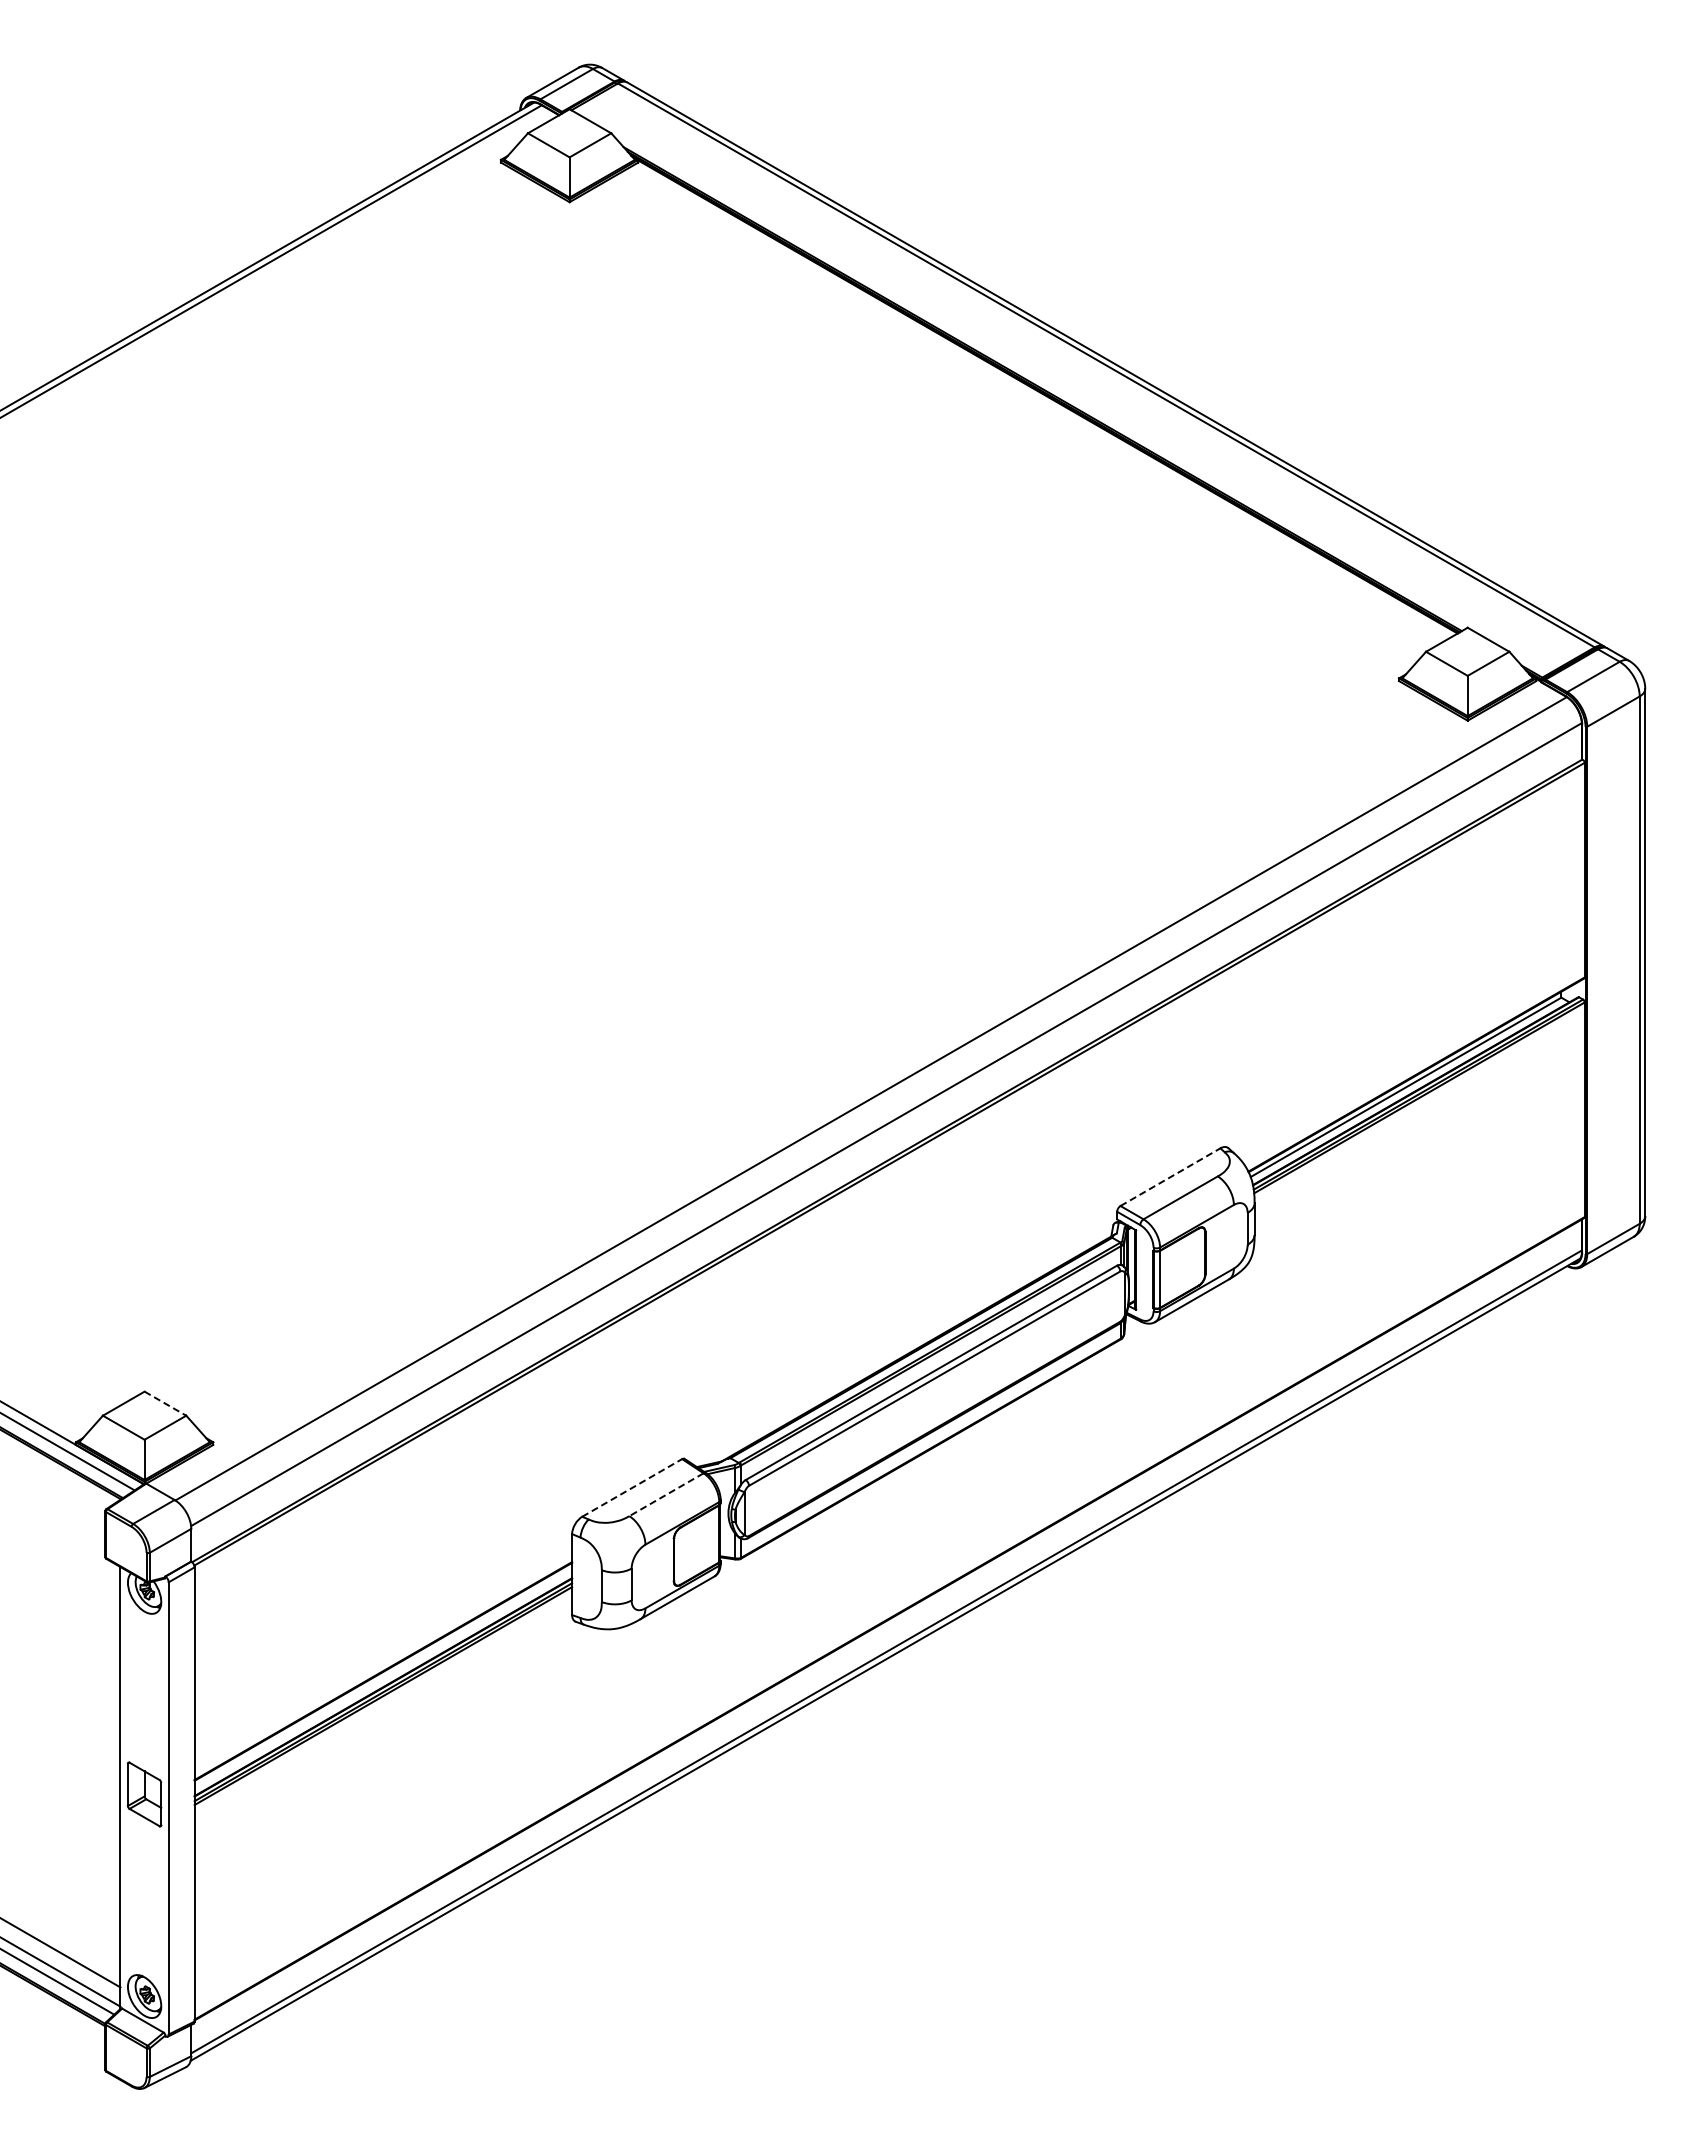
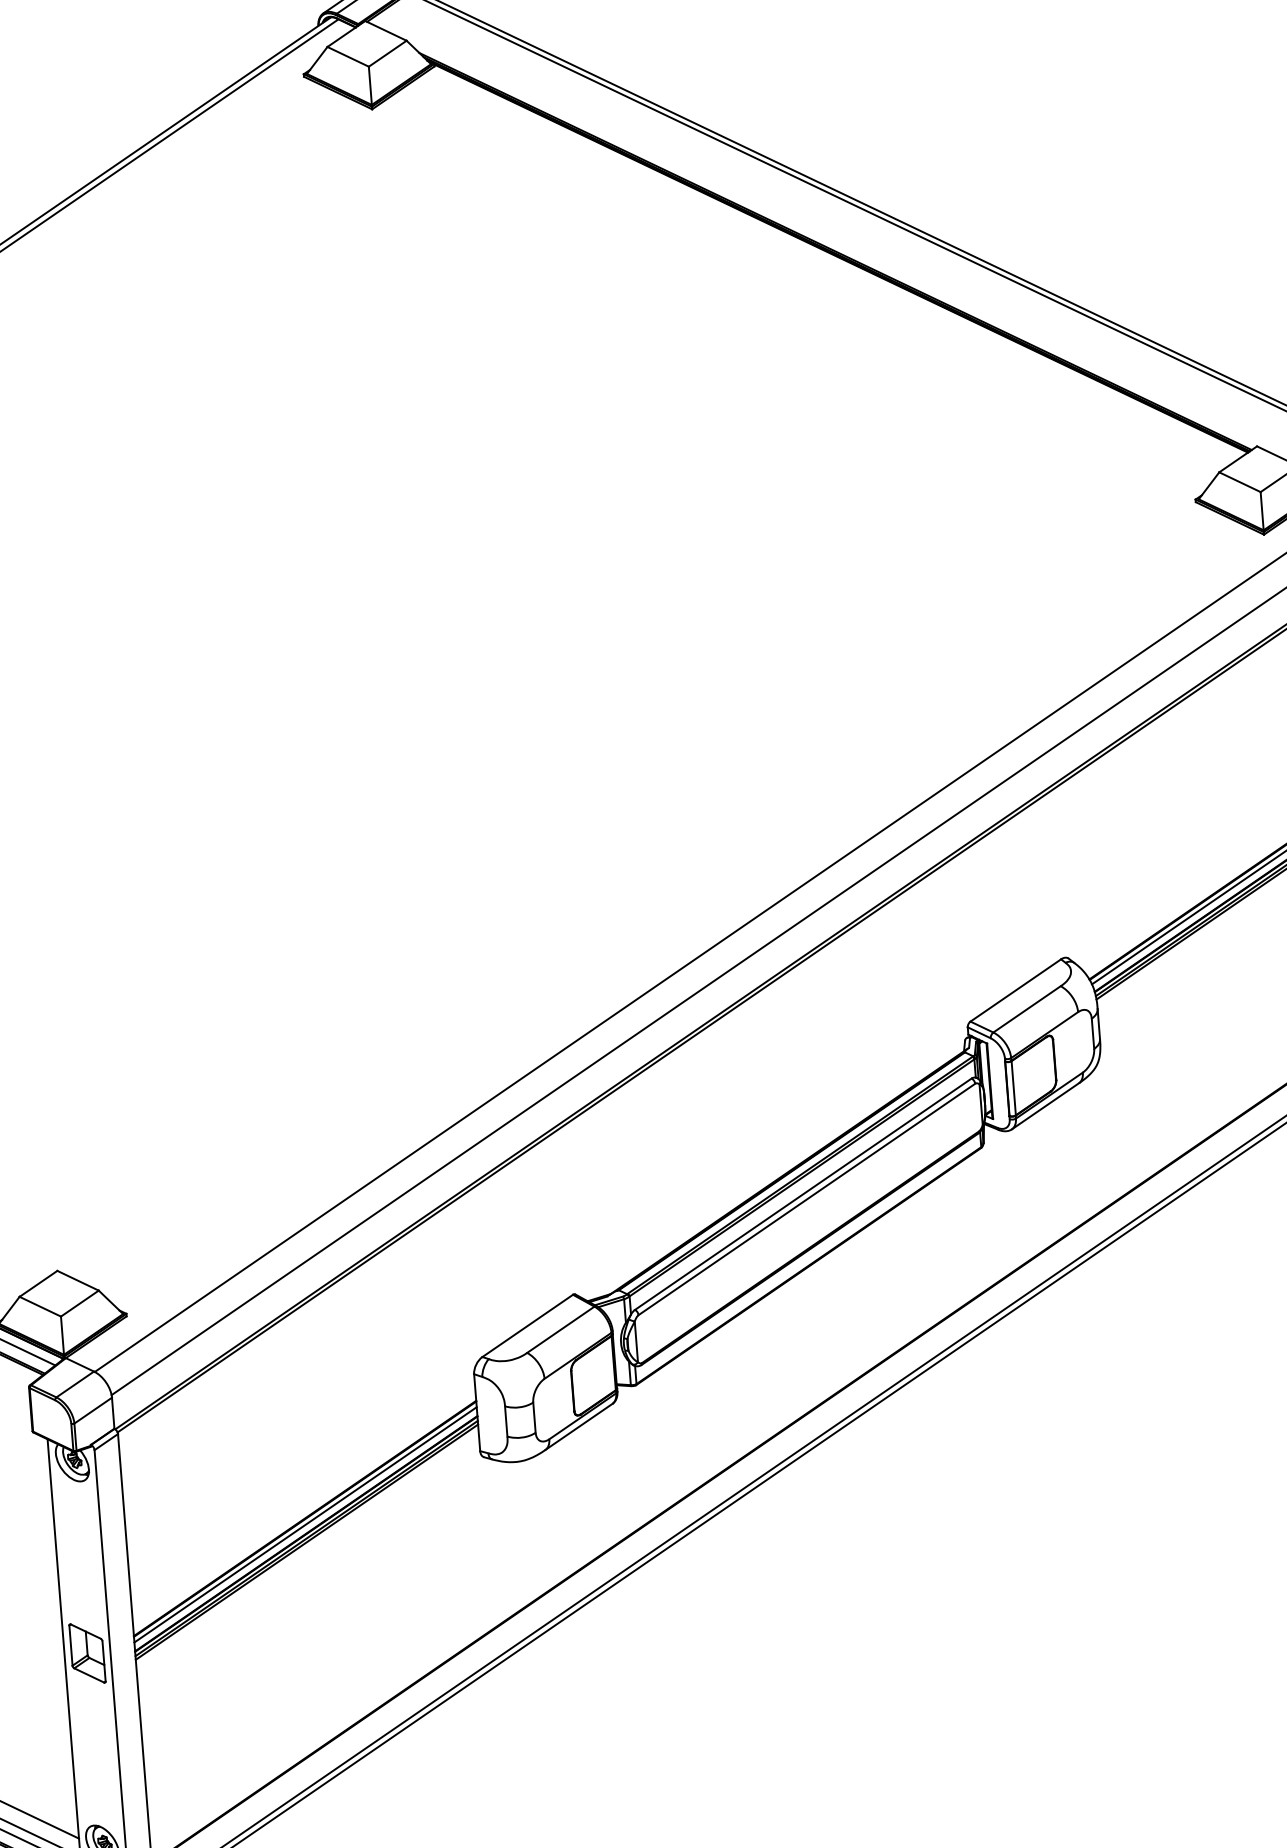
line: (1170, 1177) -> (1015, 990), dashed -> solid
line: (165, 1403) -> (78, 1280), dashed -> solid
line: (632, 1487) -> (527, 1325), dashed -> solid
line: (666, 1494) -> (560, 1329), dashed -> solid
line: (383, 1677) -> (305, 1524), added

